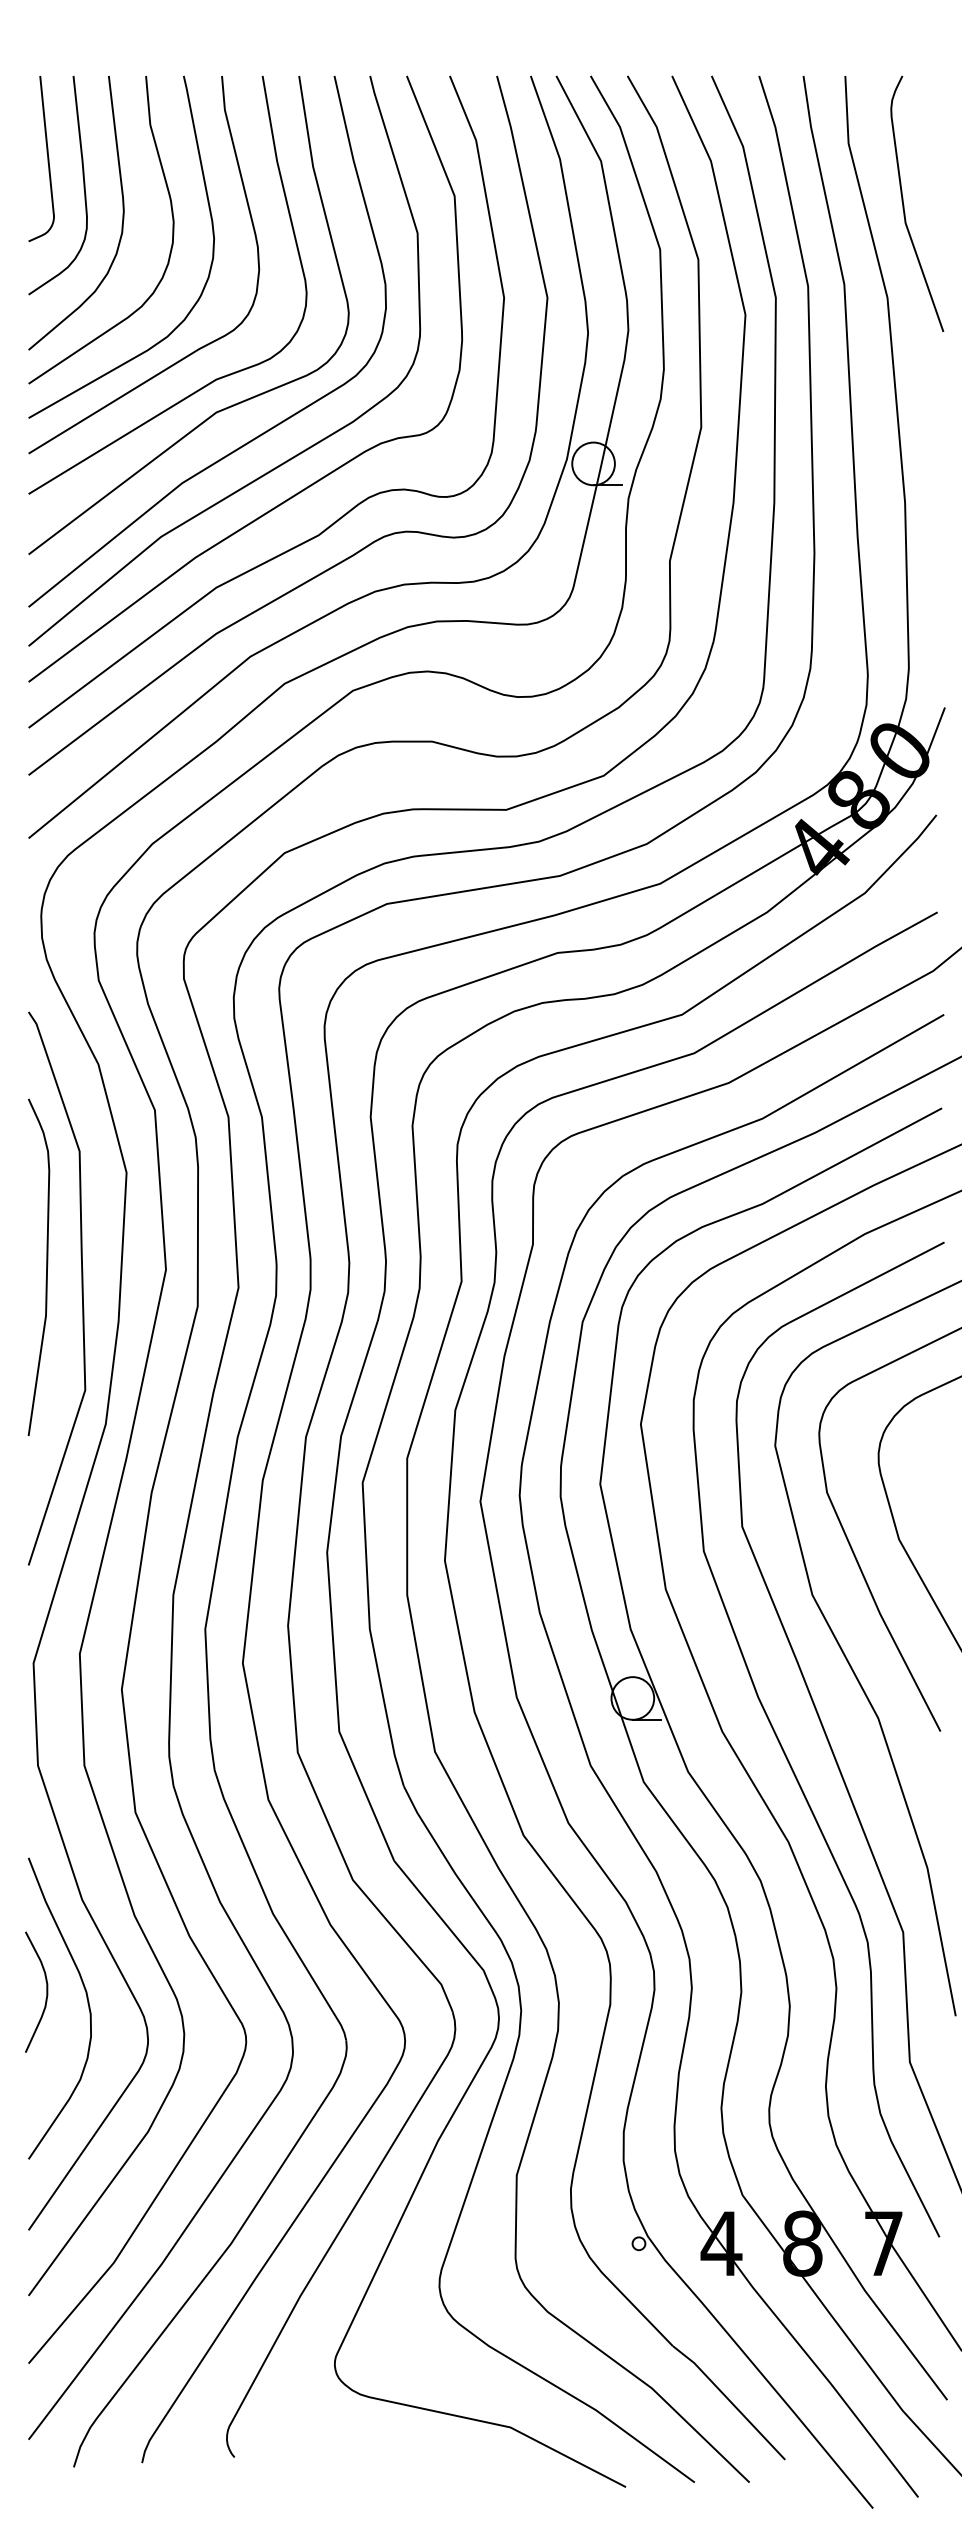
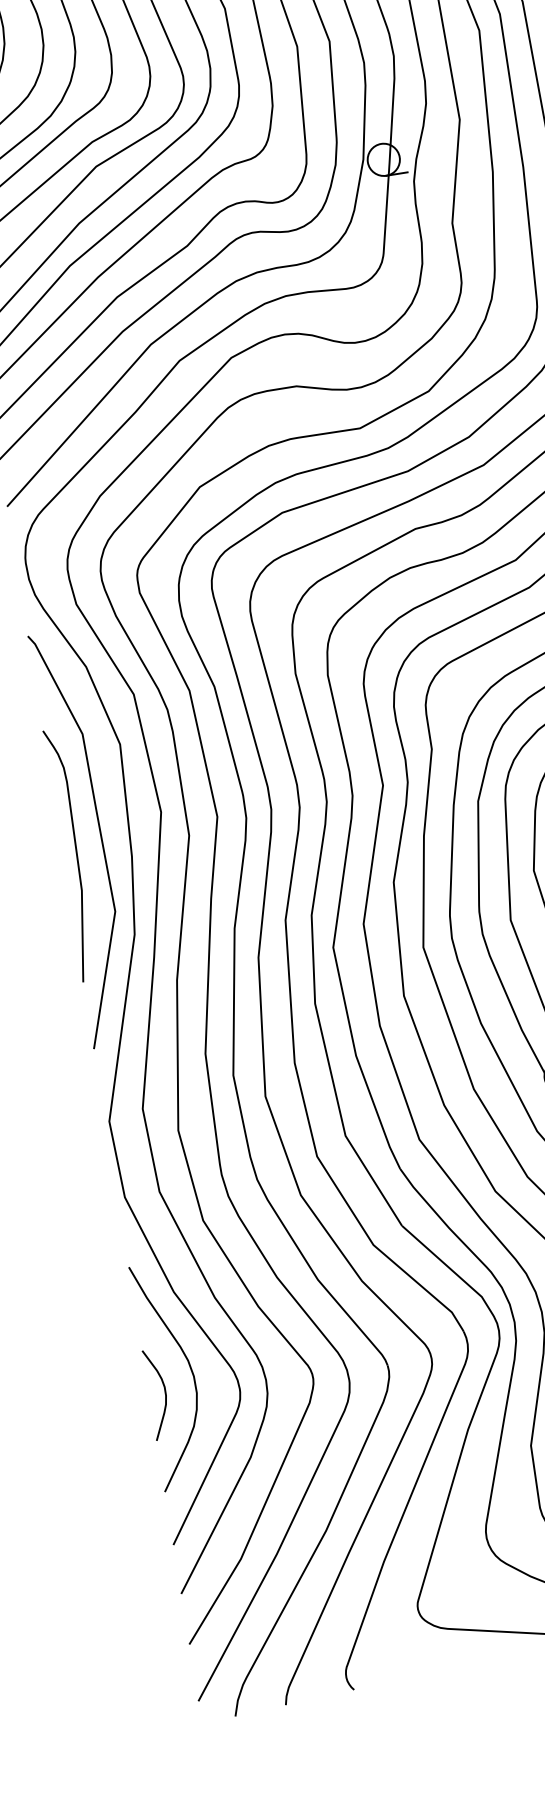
curve: (46, 1266) -> (76, 853), moved
curve: (46, 1991) -> (164, 1392), moved

